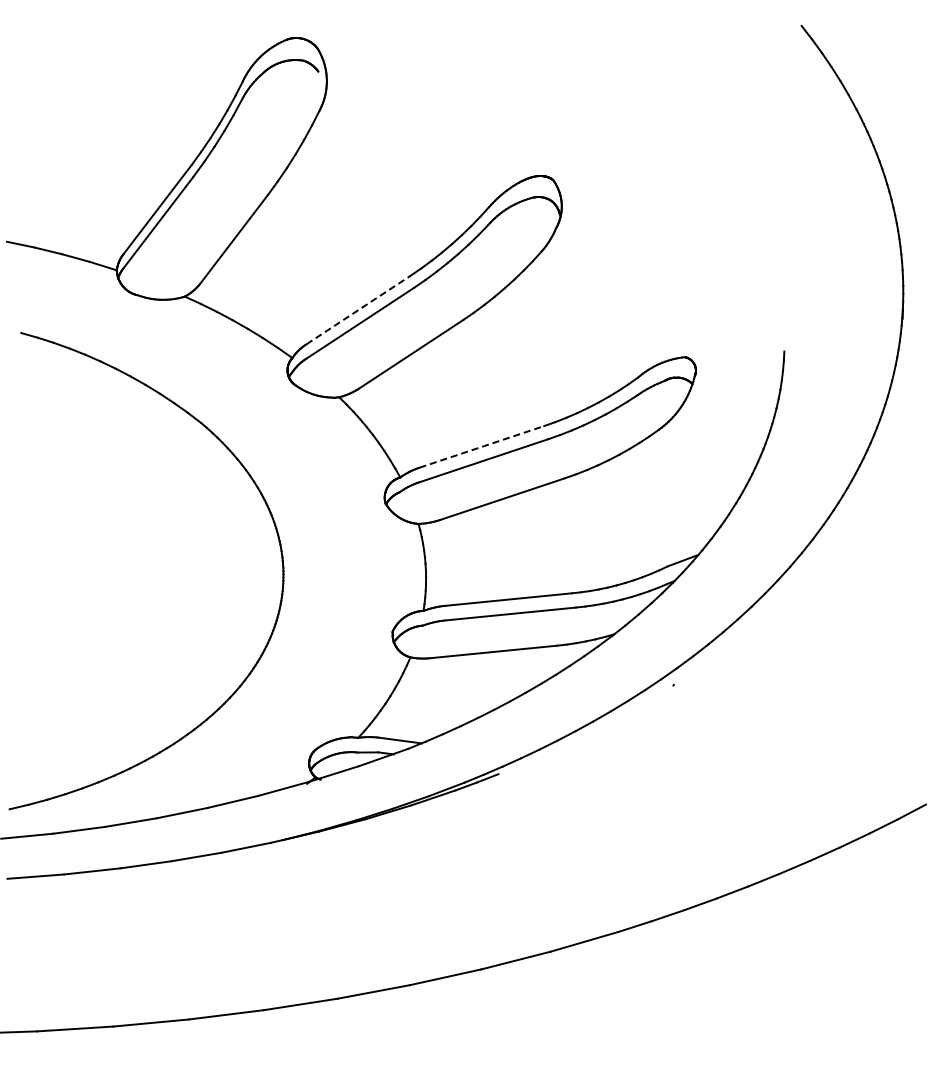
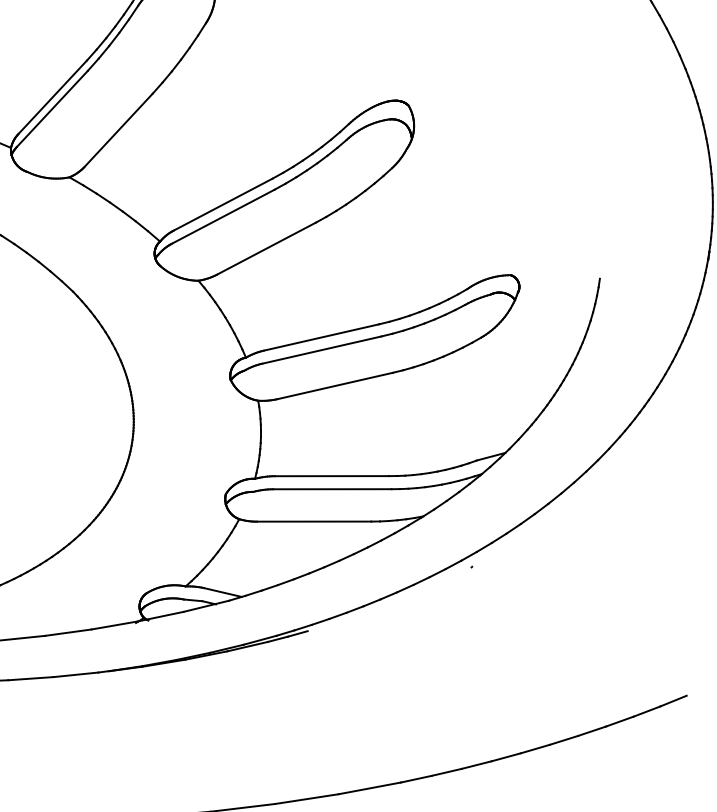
line: (358, 309) -> (223, 204), dashed -> solid
line: (481, 446) -> (321, 337), dashed -> solid

